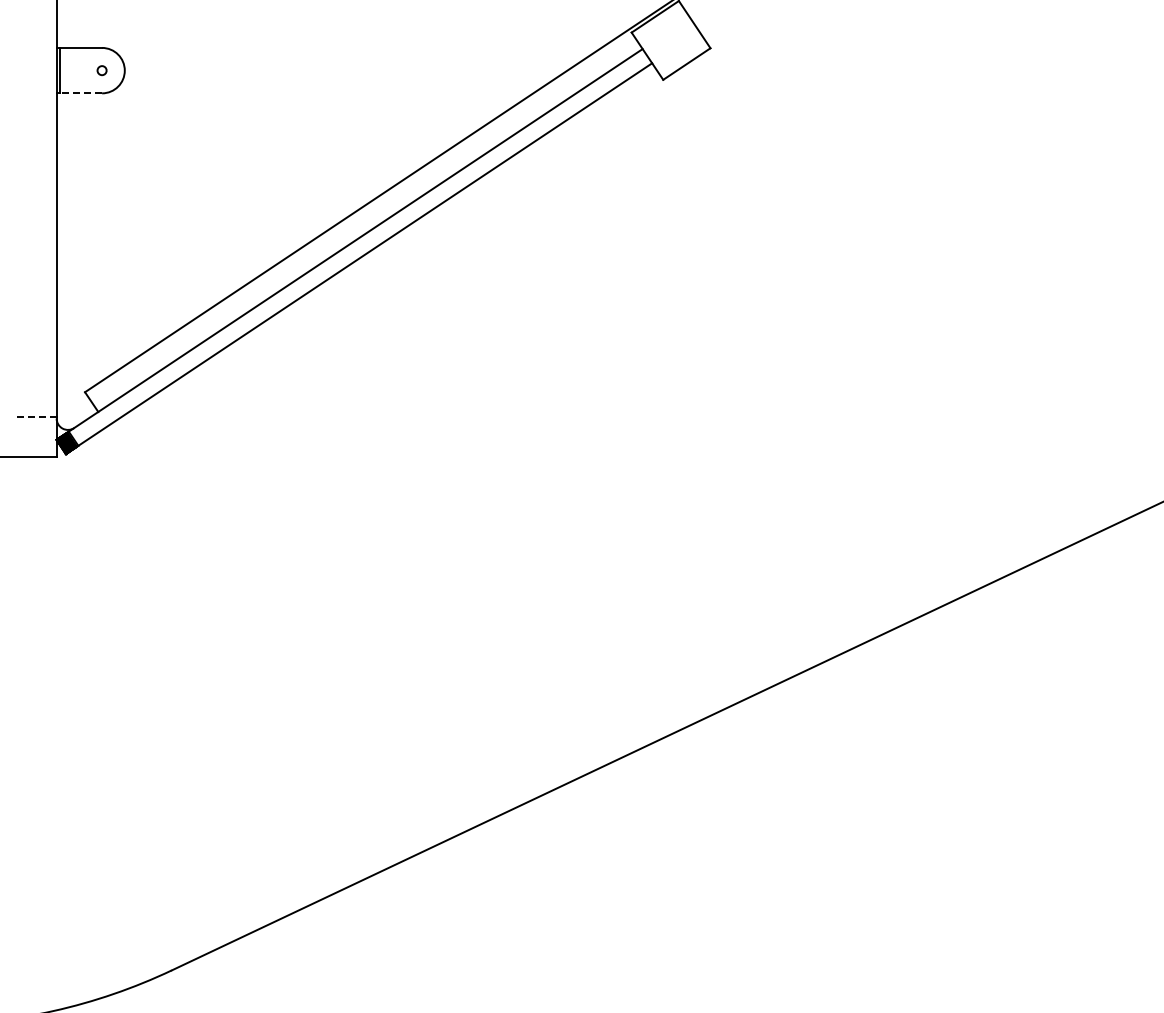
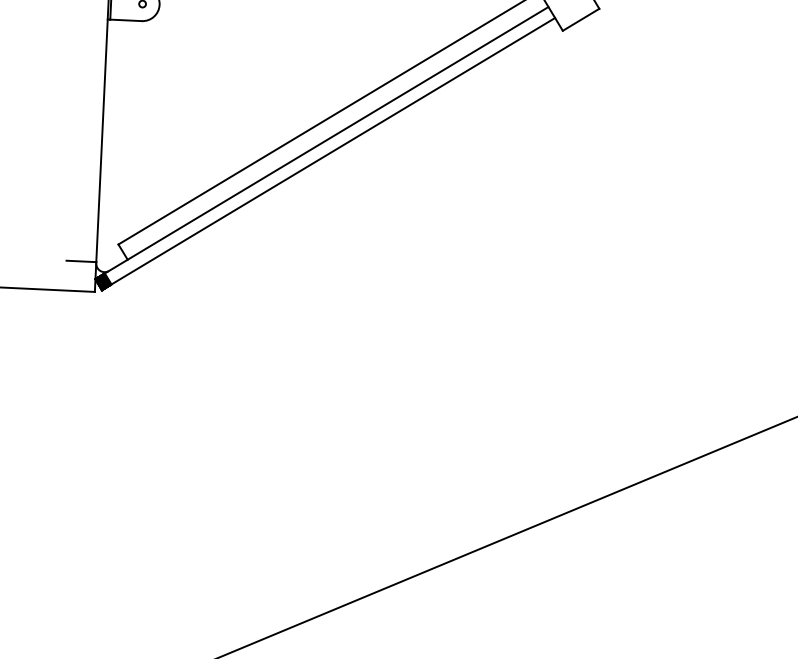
line: (80, 93) -> (125, 20), dashed -> solid
line: (36, 417) -> (81, 261), dashed -> solid

